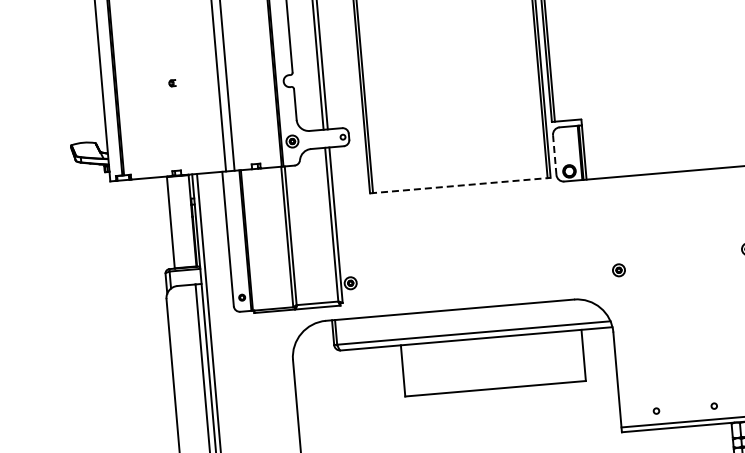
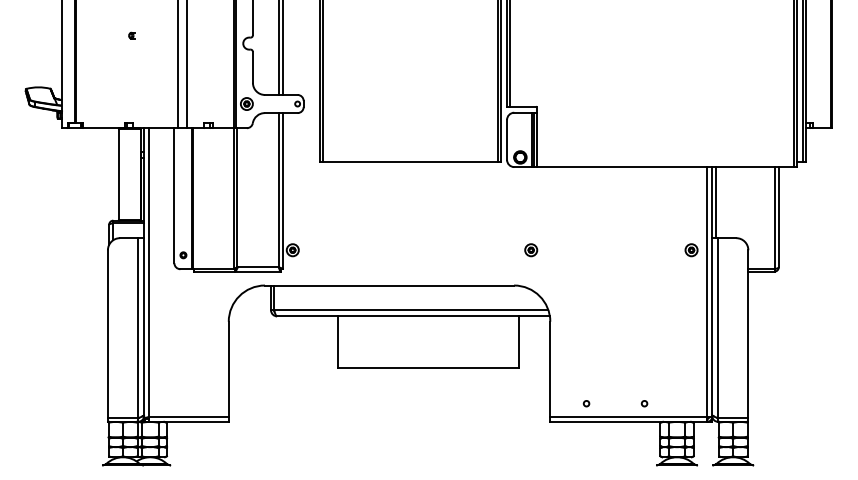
line: (555, 154) -> (507, 139), dashed -> solid
line: (460, 185) -> (410, 162), dashed -> solid
part: (619, 270) -> (531, 250), moved

